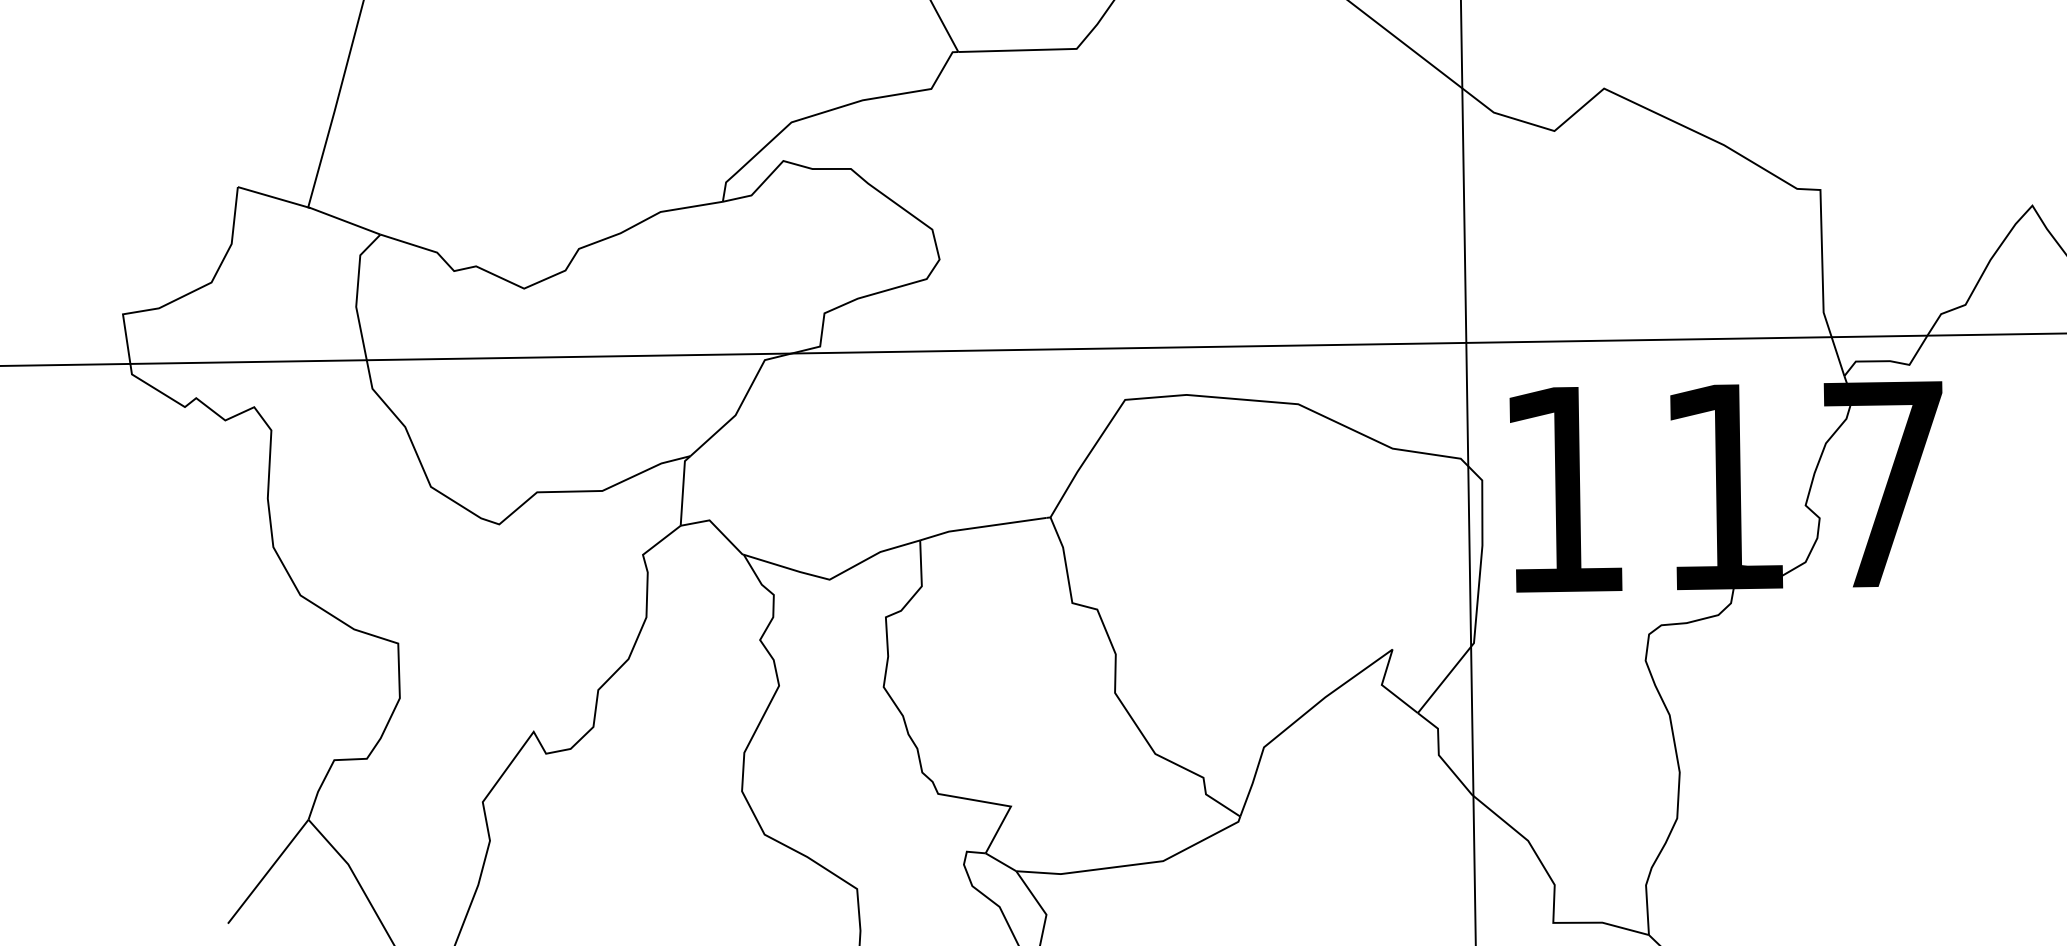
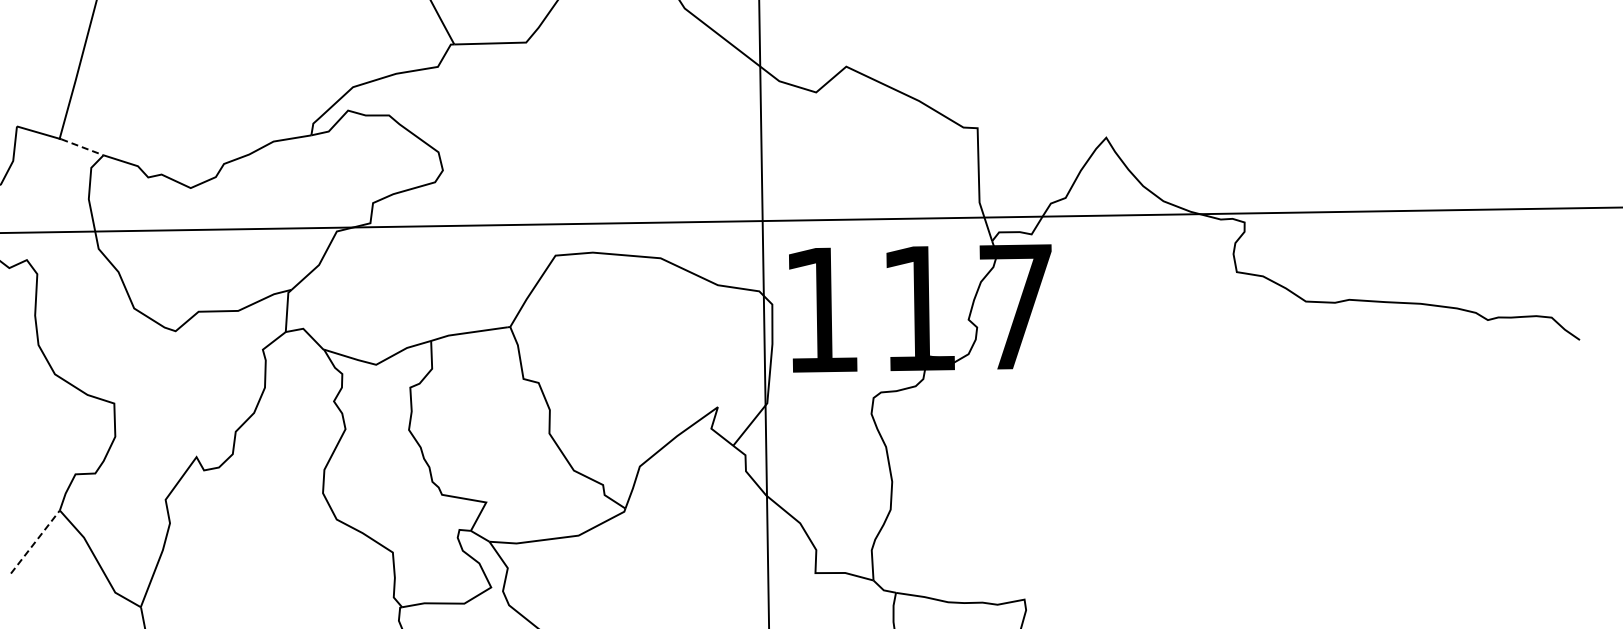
line: (345, 221) -> (82, 147), solid -> dashed
line: (268, 872) -> (35, 542), solid -> dashed

